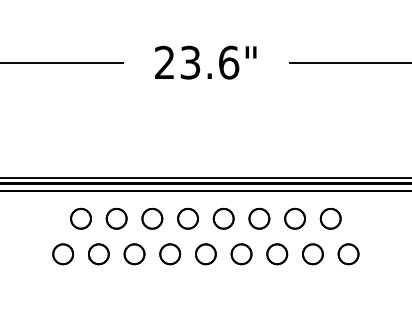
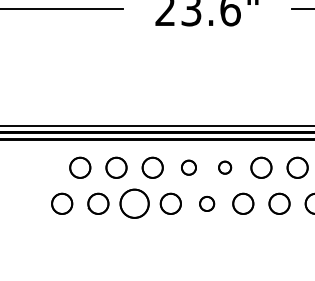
part: (187, 218) -> (188, 167), size x0.7
part: (223, 218) -> (224, 167), size x0.6
part: (134, 254) -> (134, 204), size x1.4
part: (205, 254) -> (206, 204), size x0.7

